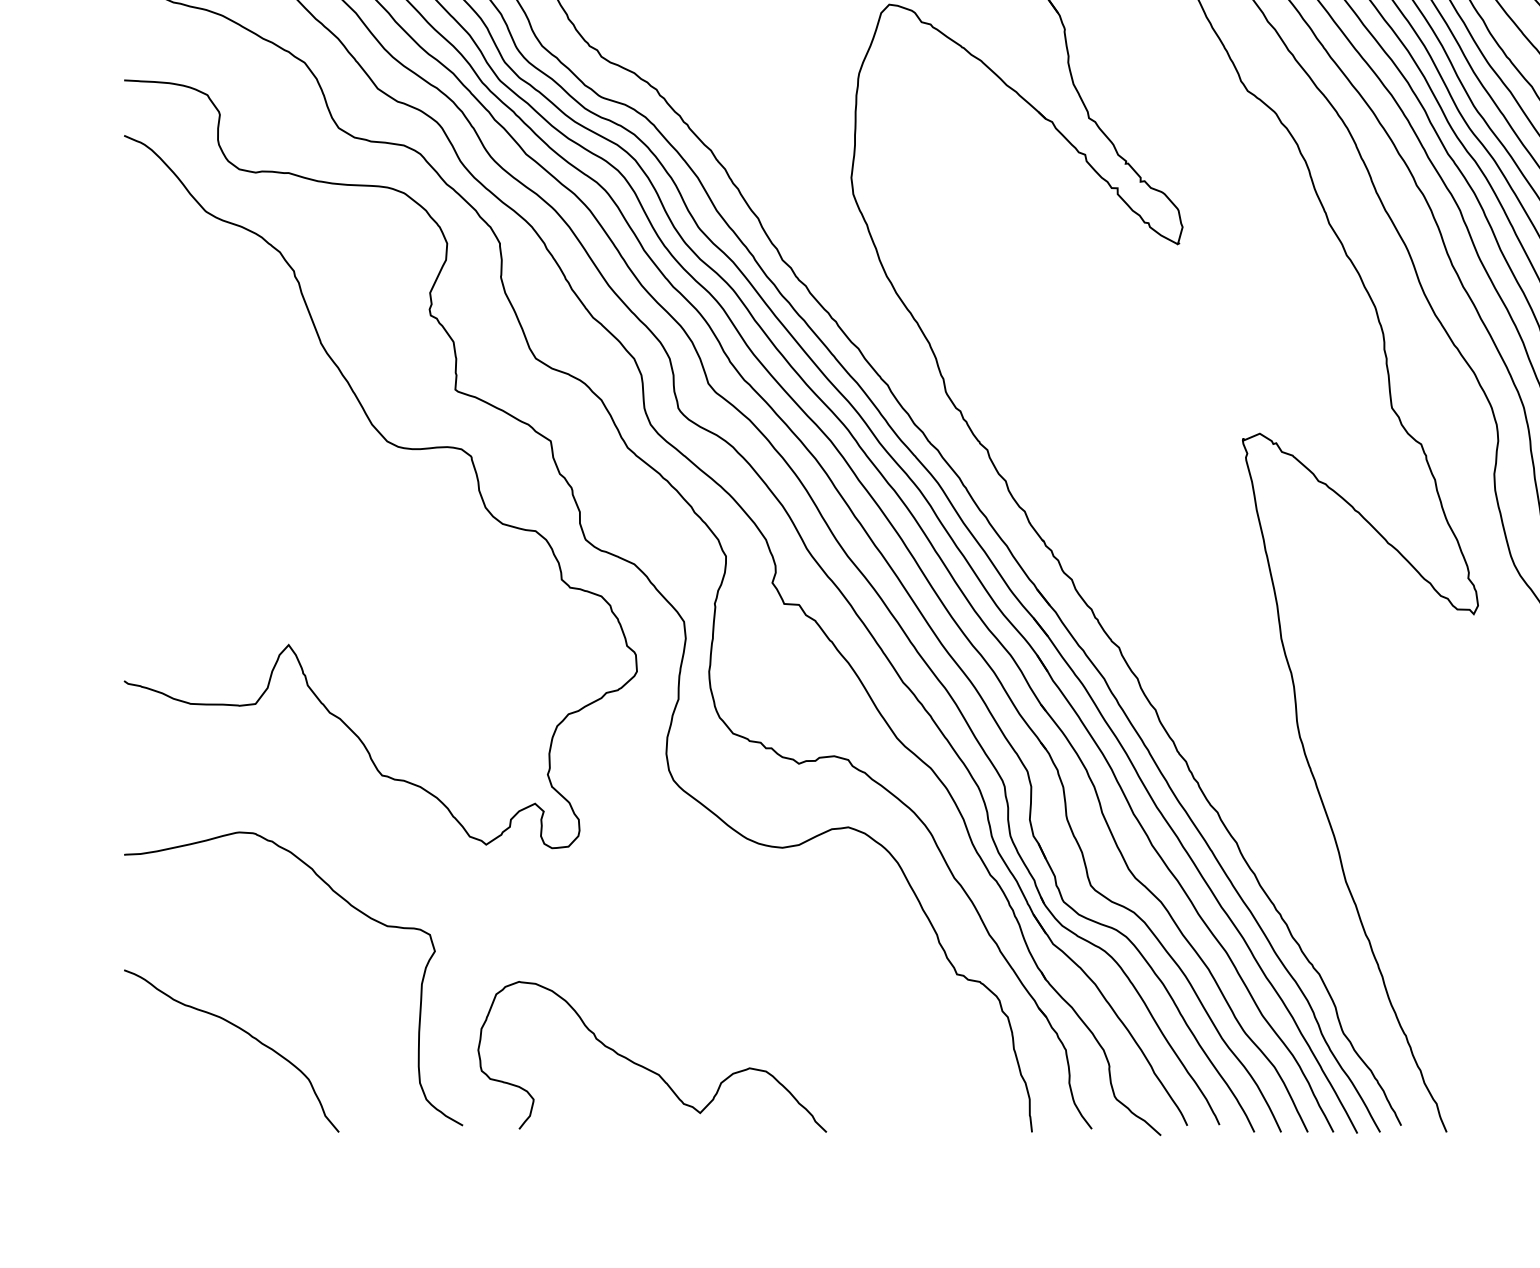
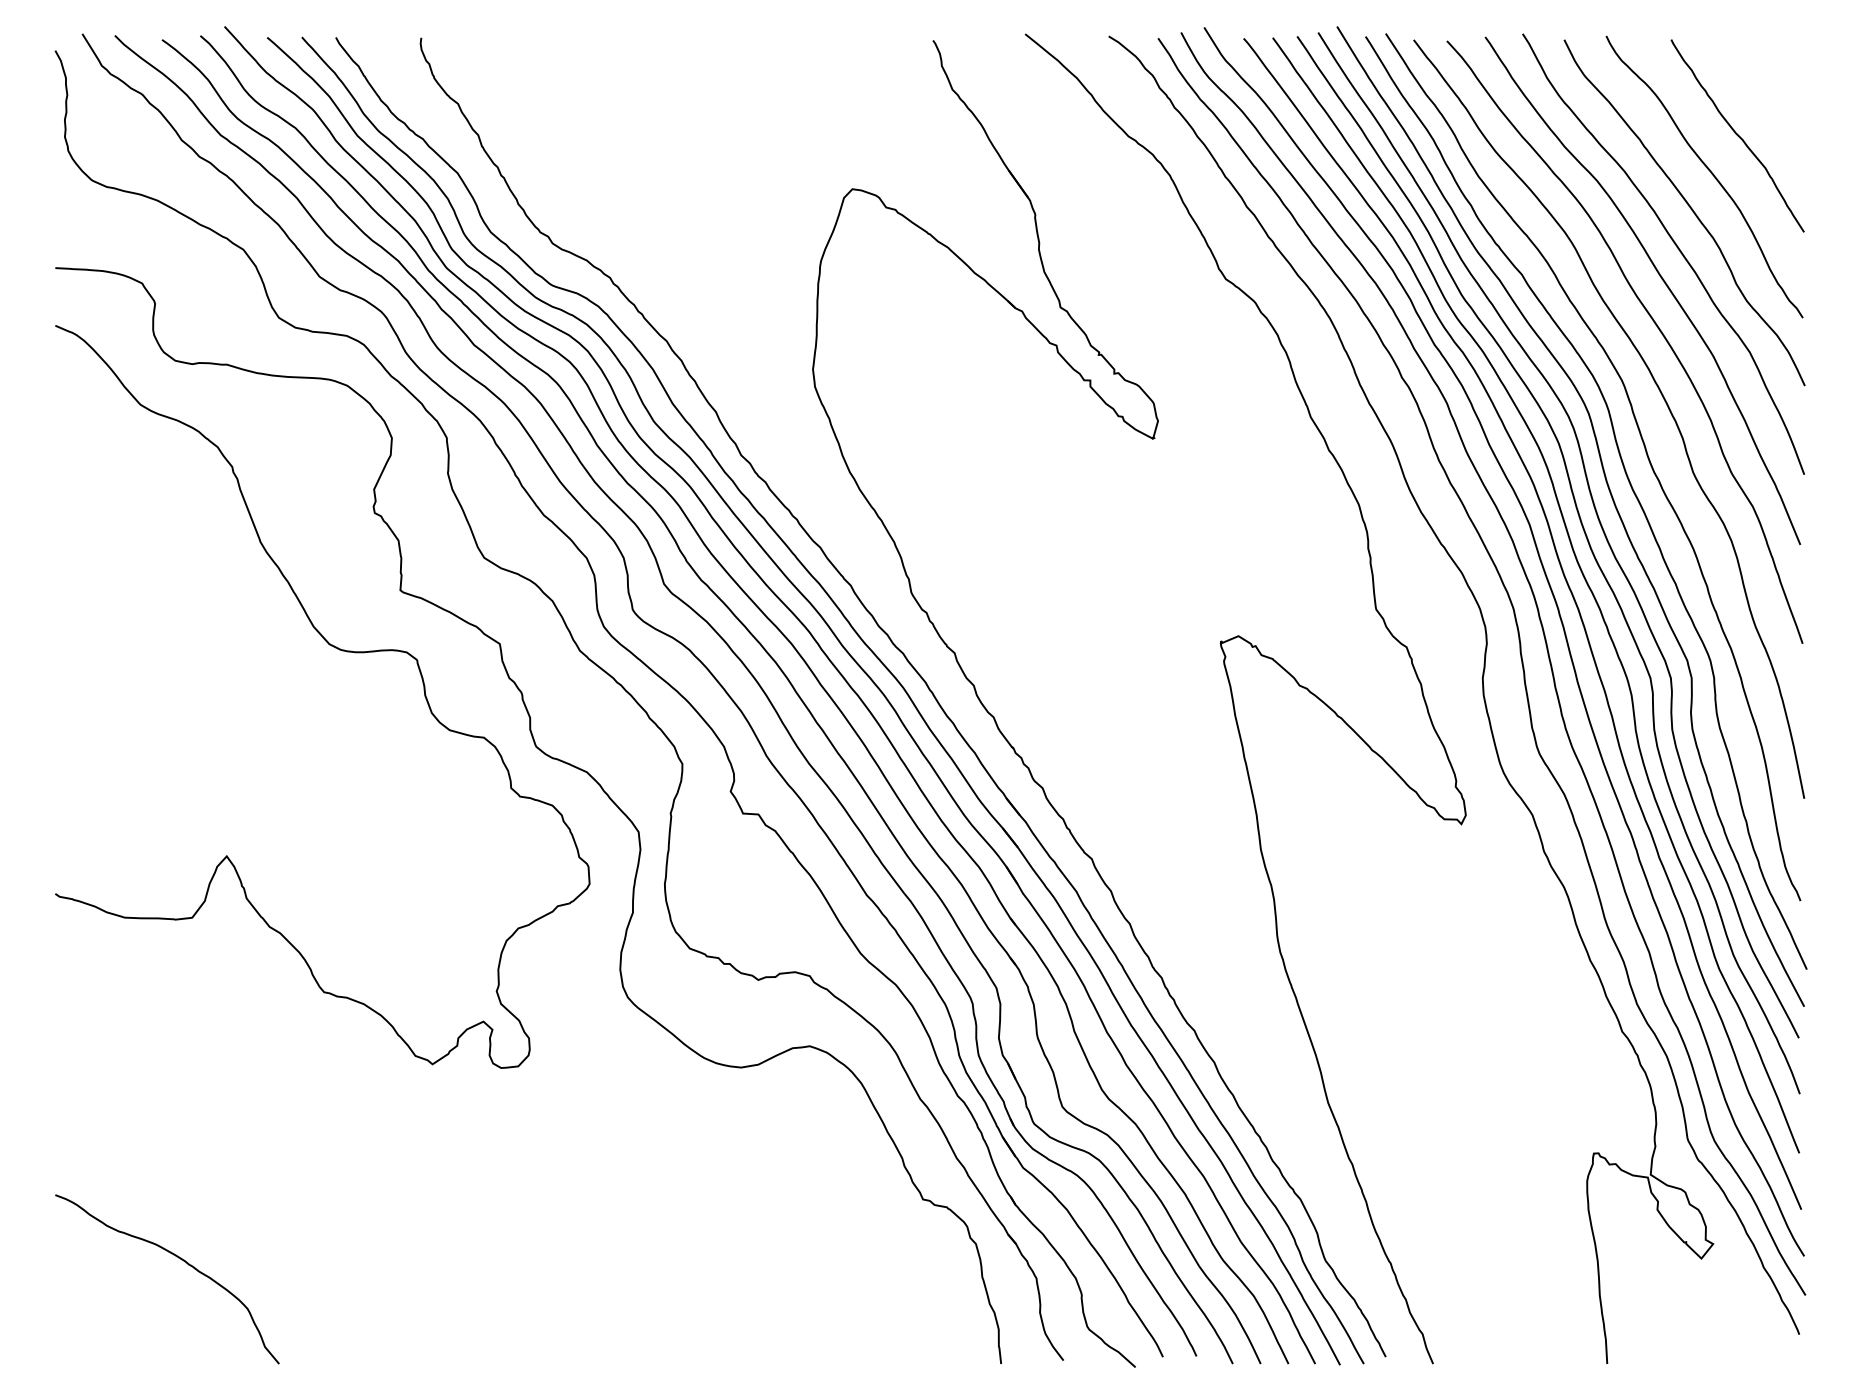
curve: (351, 907) -> (292, 1129), removed
curve: (646, 1067) -> (599, 1296), removed

